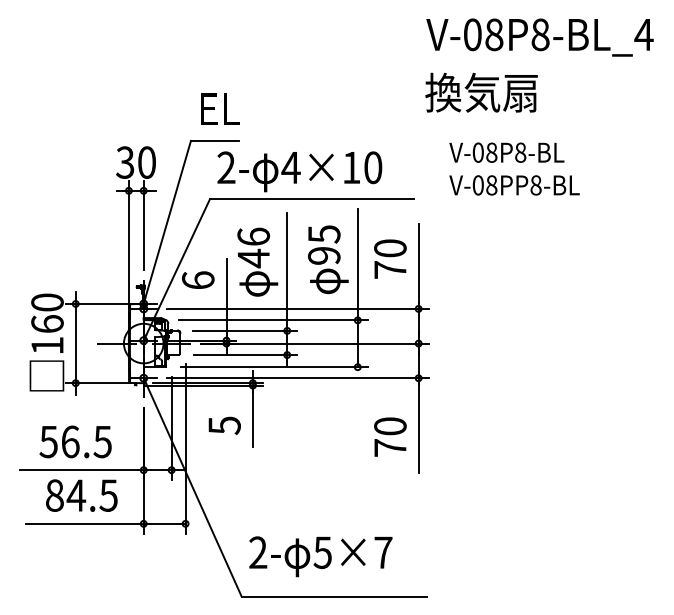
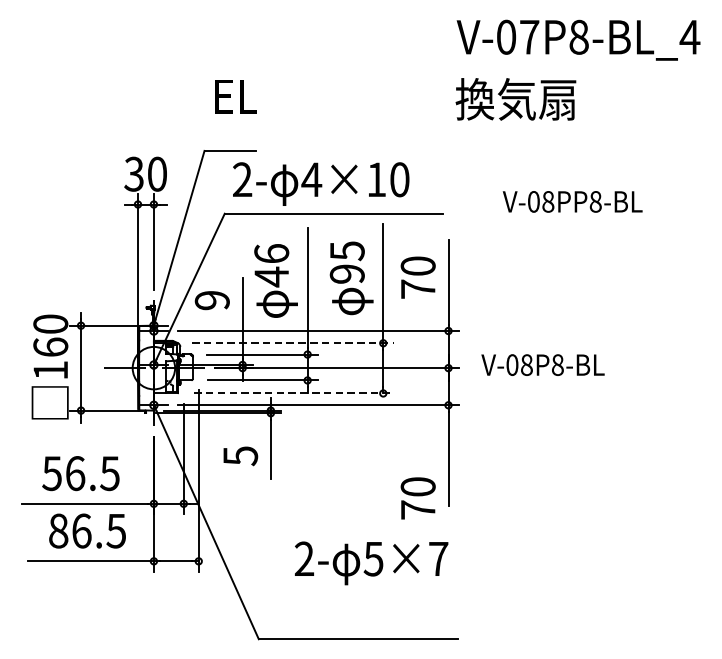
text: (494, 34) -> (529, 36), V-08P8-BL_4 -> V-07P8-BL_4
text: (220, 108) -> (236, 95), moved
text: (506, 152) -> (542, 364), moved
text: (514, 185) -> (572, 201), moved
text: (198, 280) -> (212, 300), 6 -> 9
line: (274, 320) -> (294, 343), solid -> dashed
line: (274, 367) -> (294, 393), solid -> dashed
text: (390, 436) -> (418, 497), moved
text: (76, 495) -> (81, 530), 84.5 -> 86.5
text: (320, 556) -> (371, 563), moved

